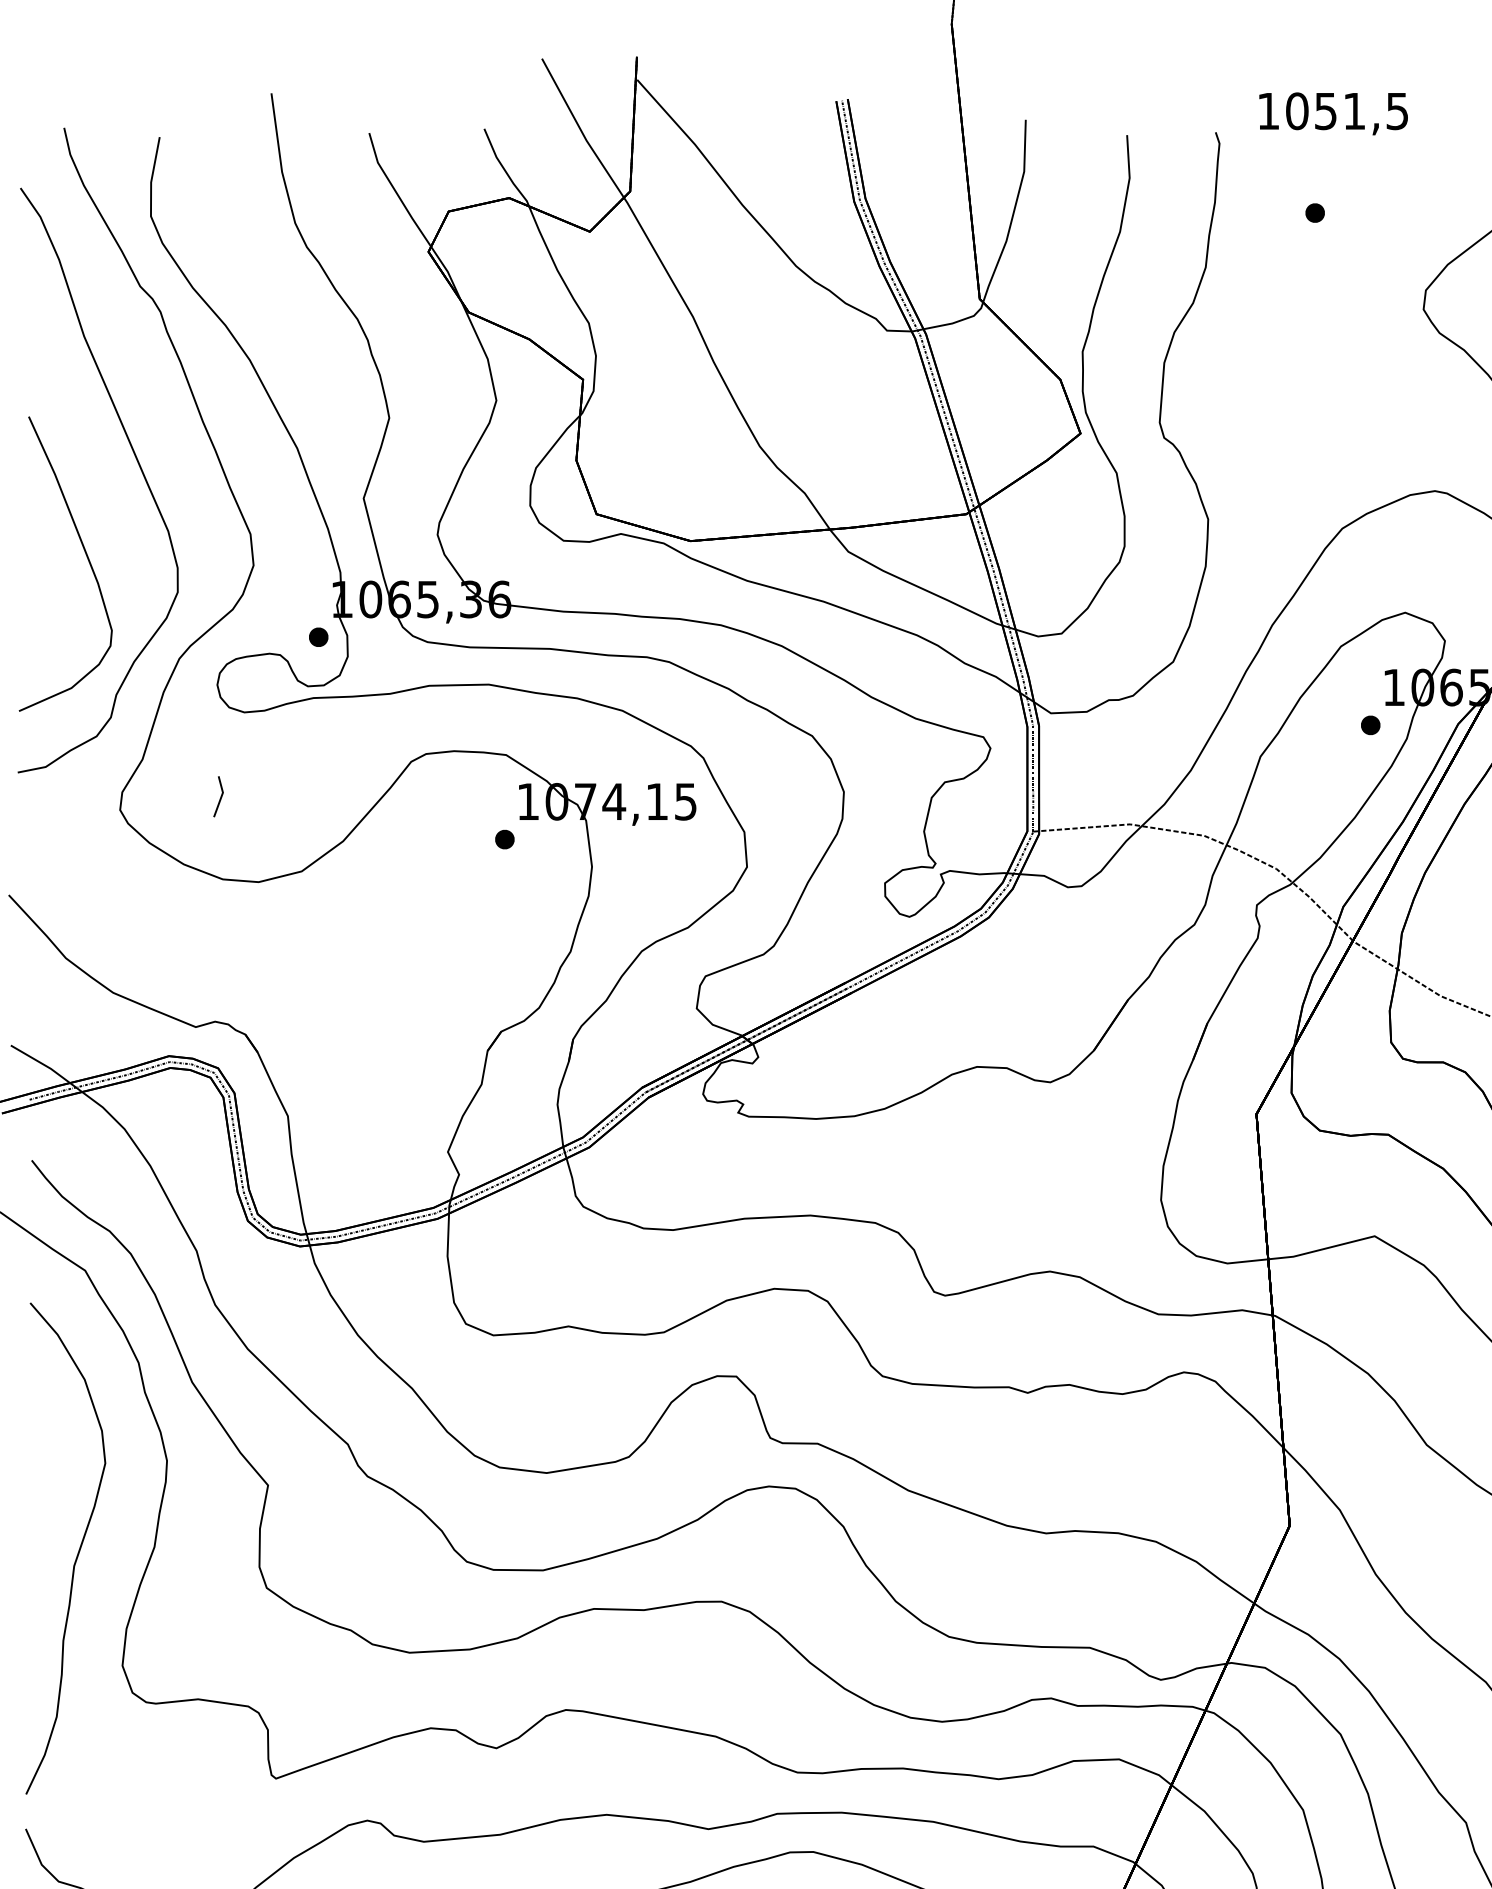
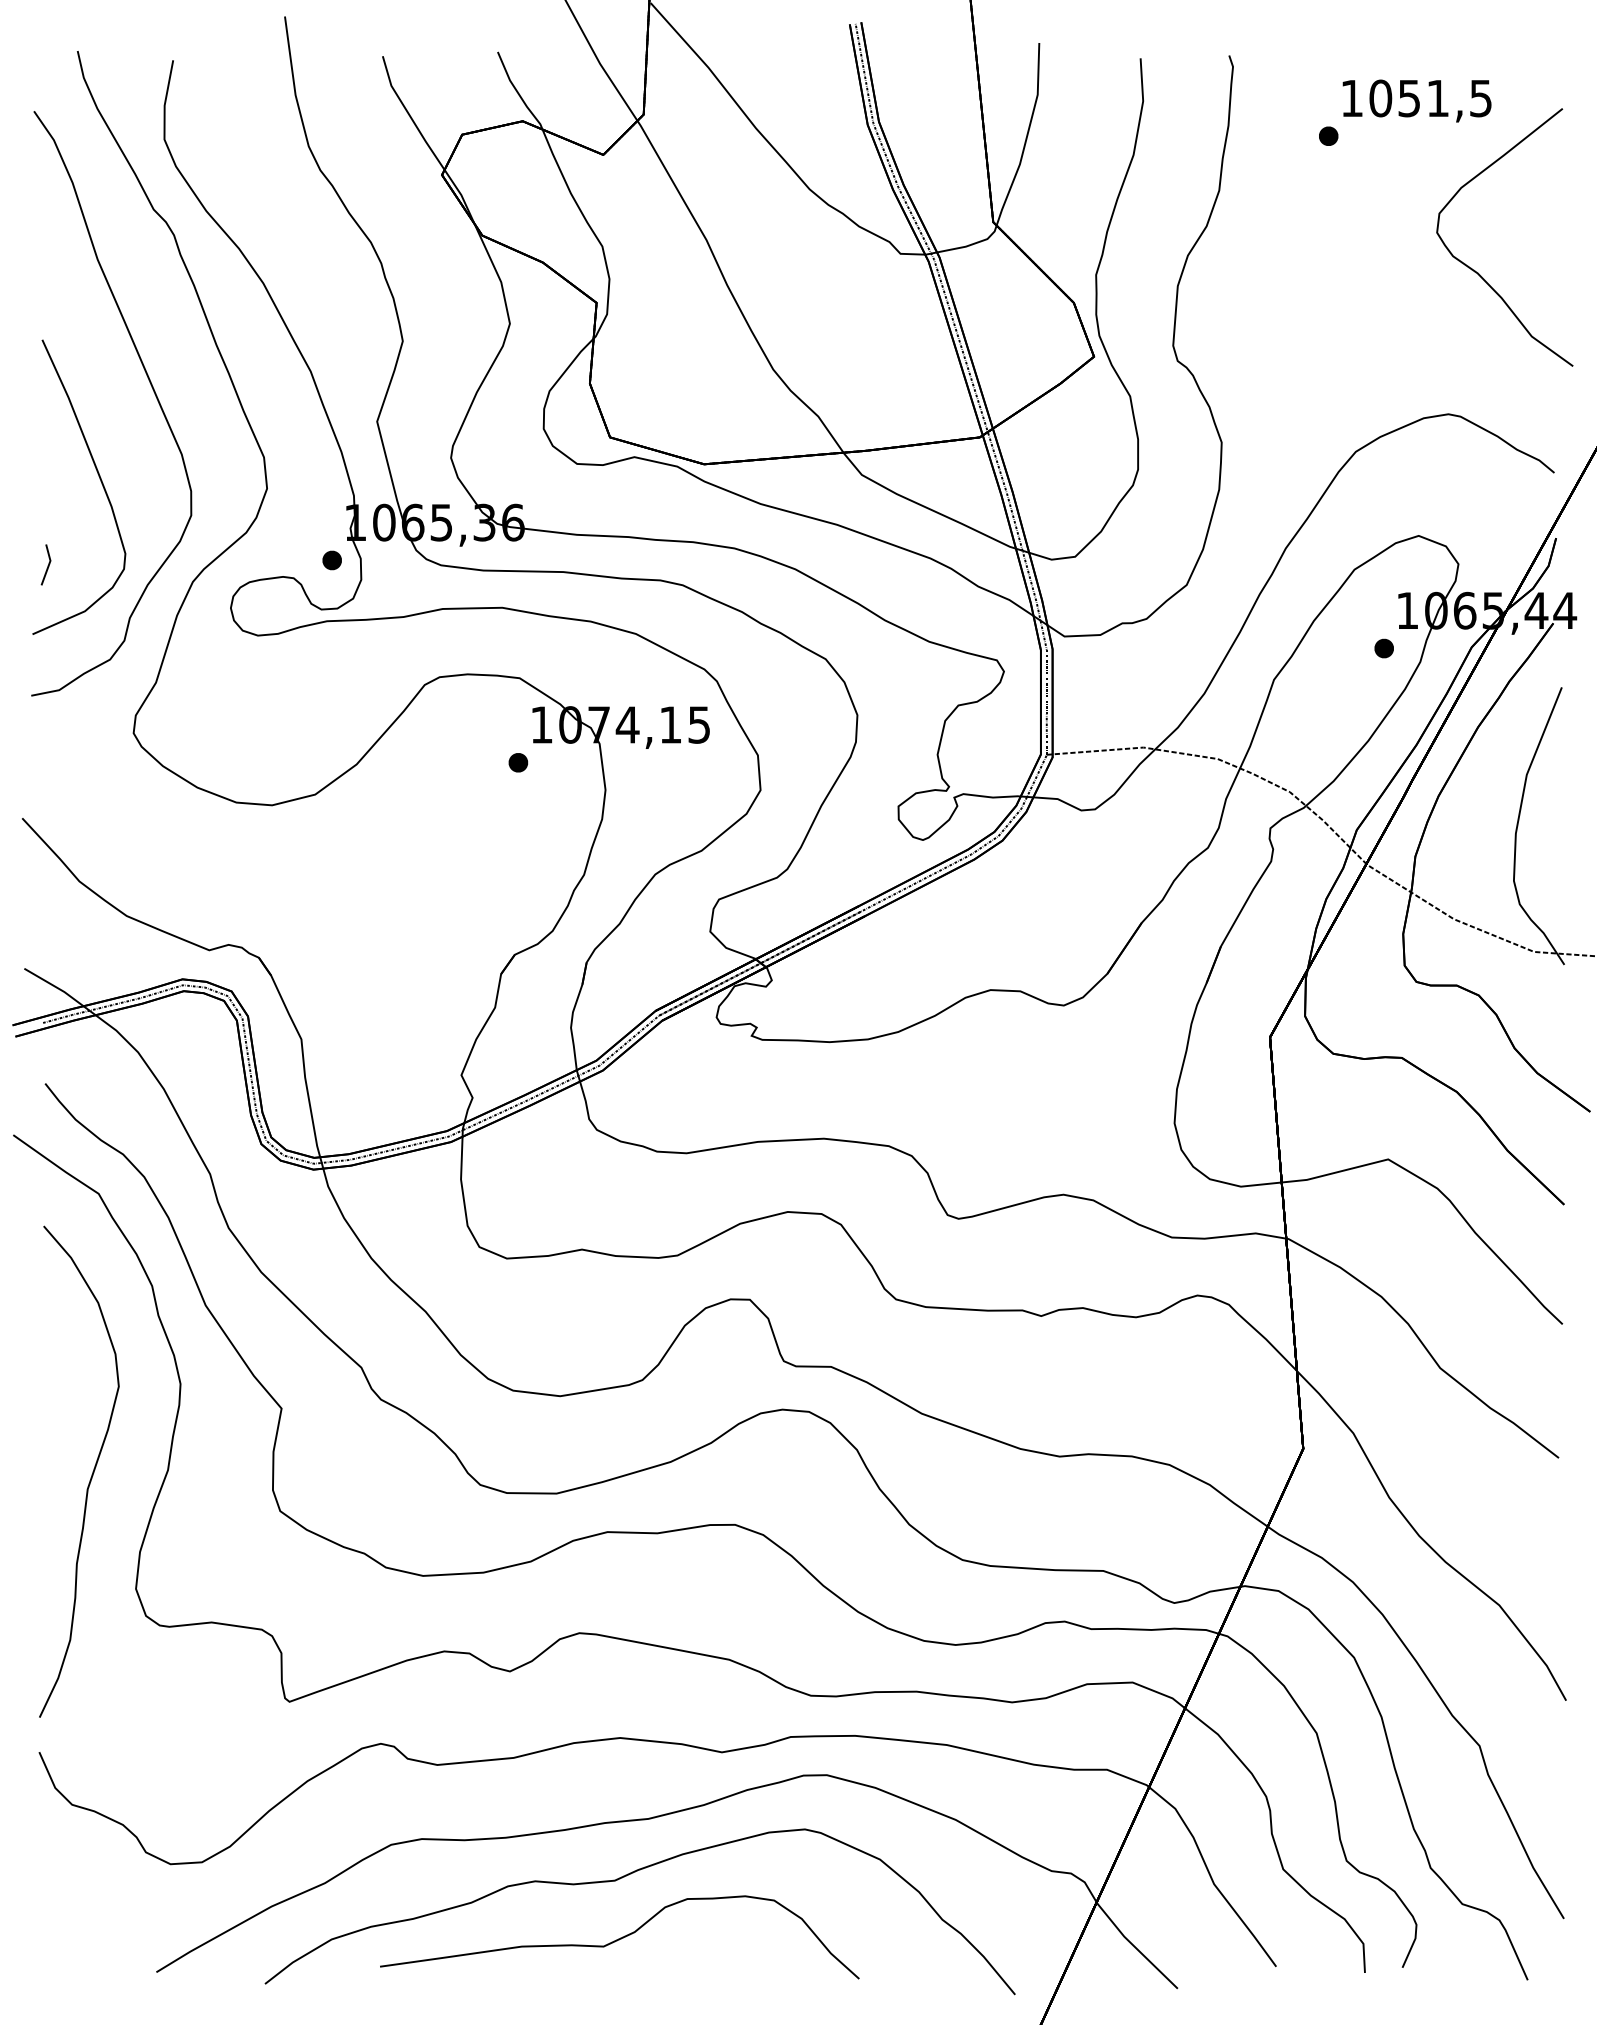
text: (1333, 113) -> (1416, 100), moved
part: (218, 796) -> (45, 564), moved

